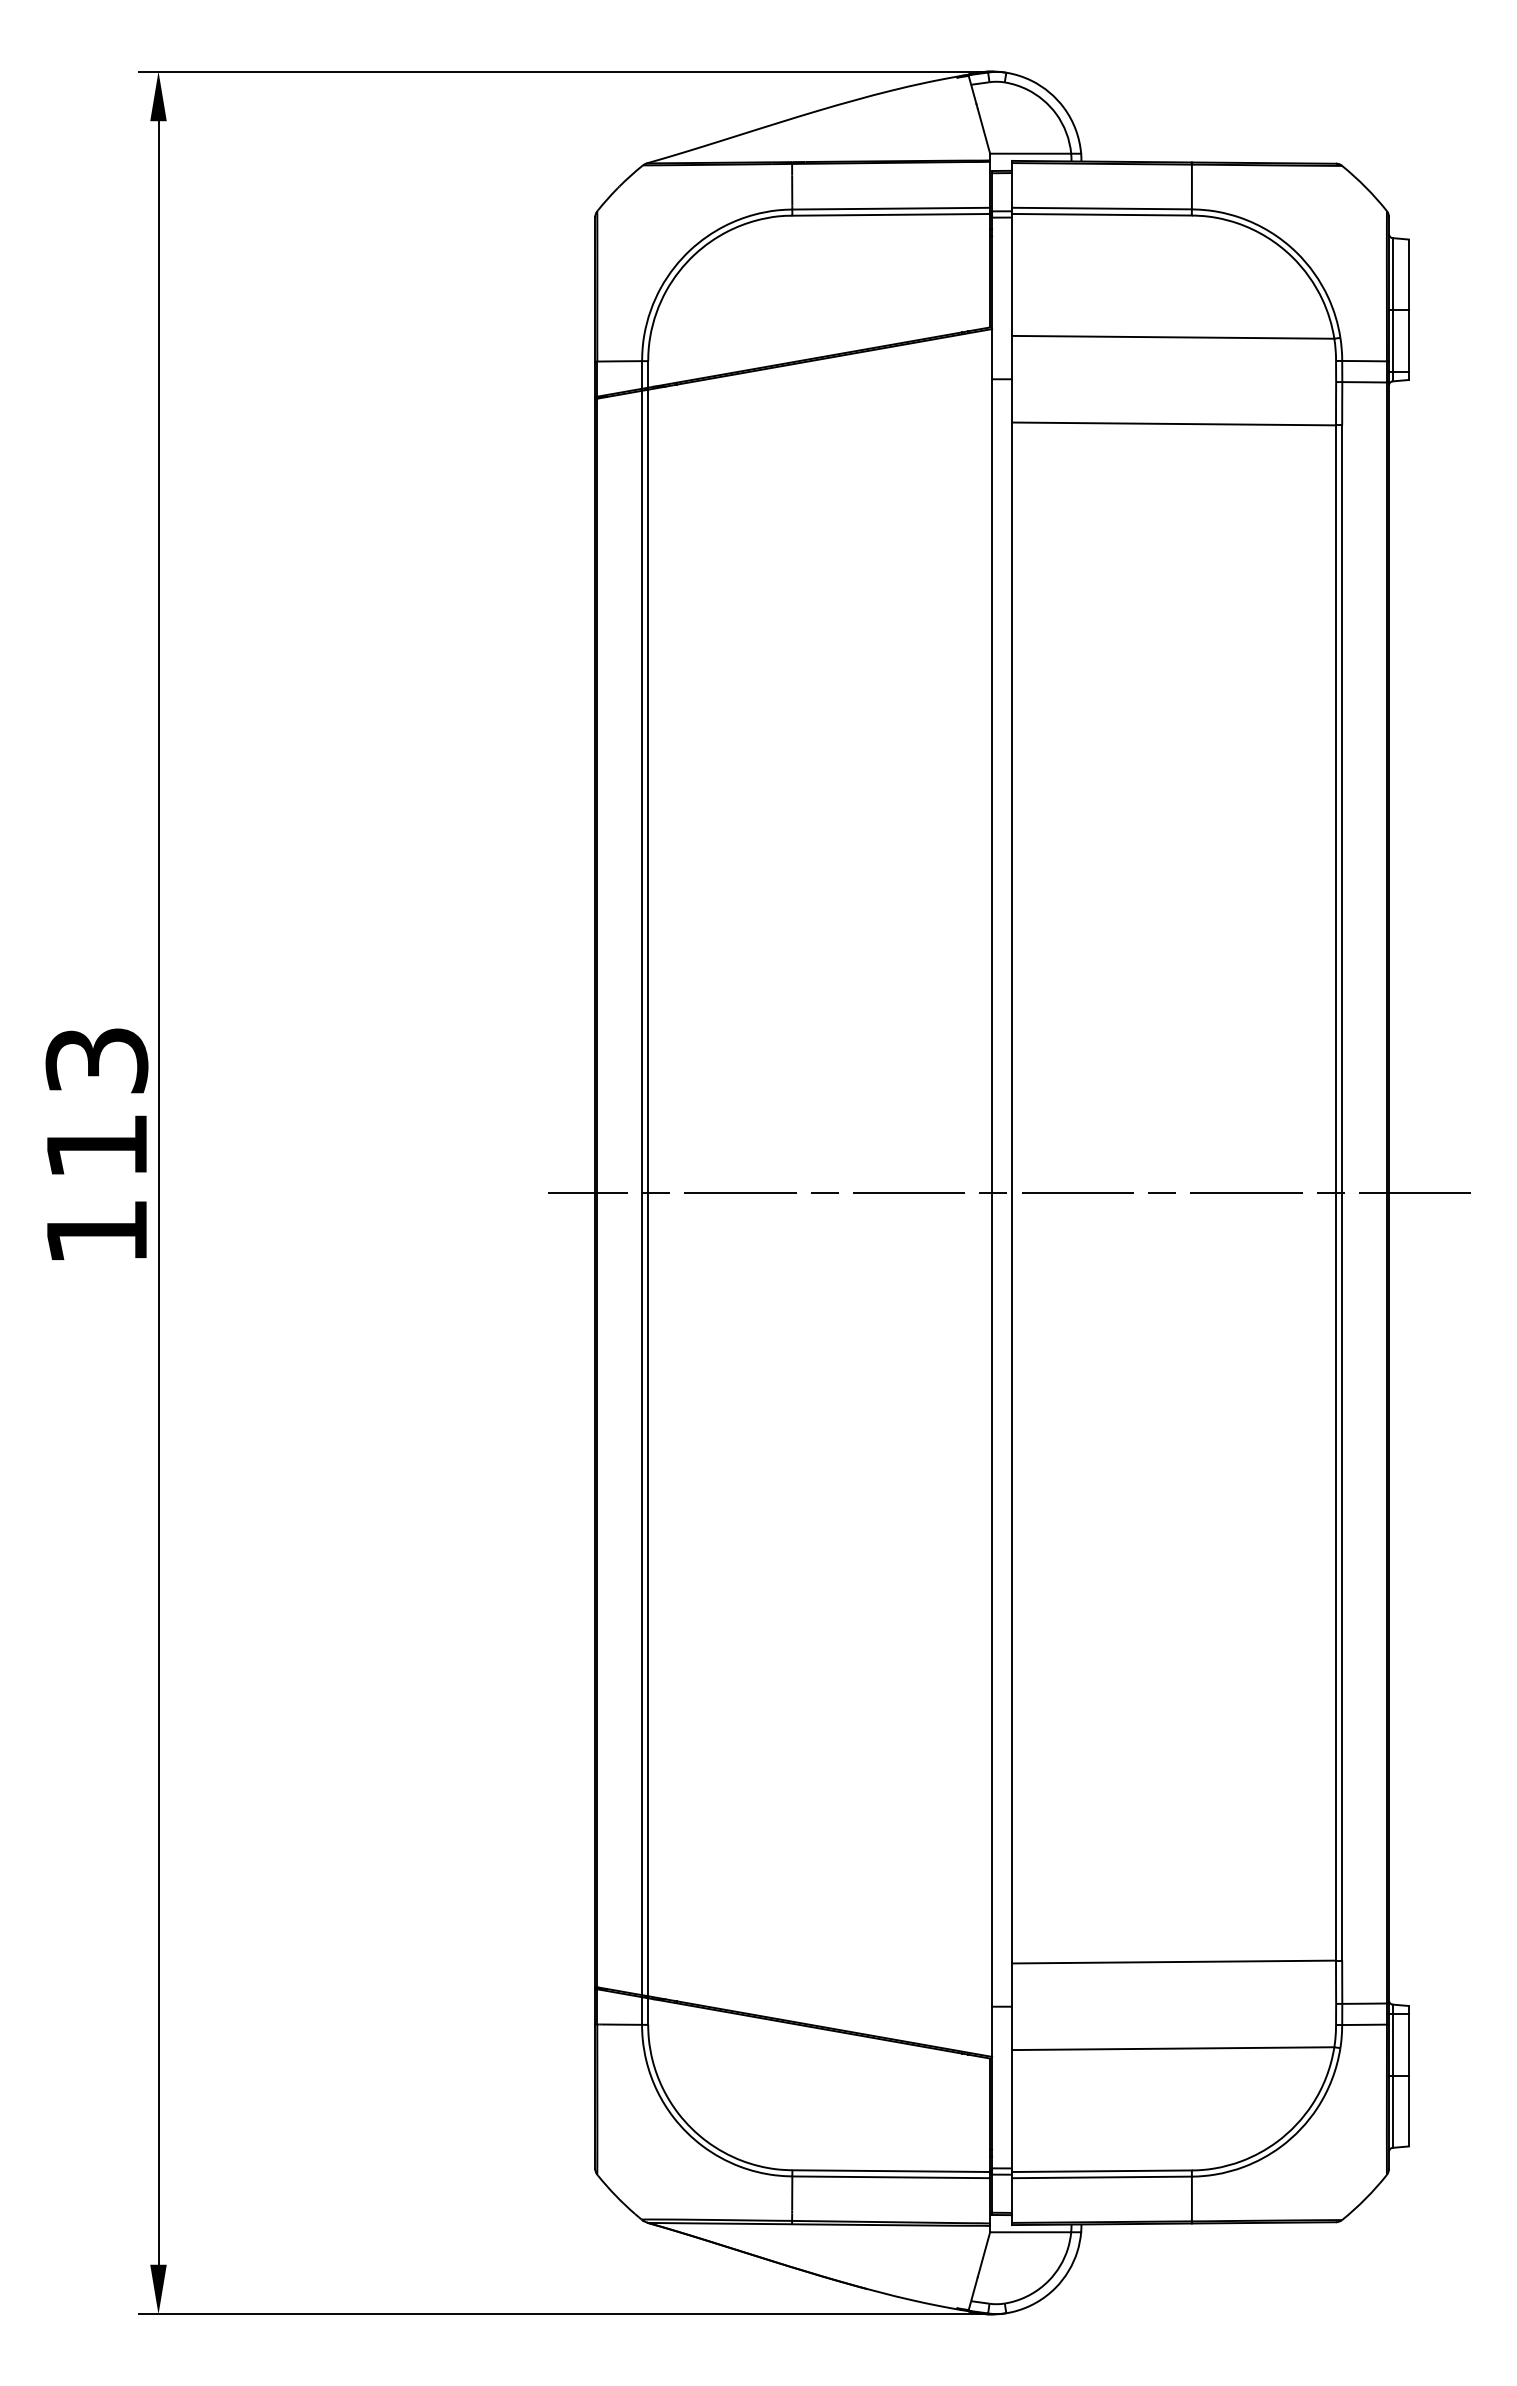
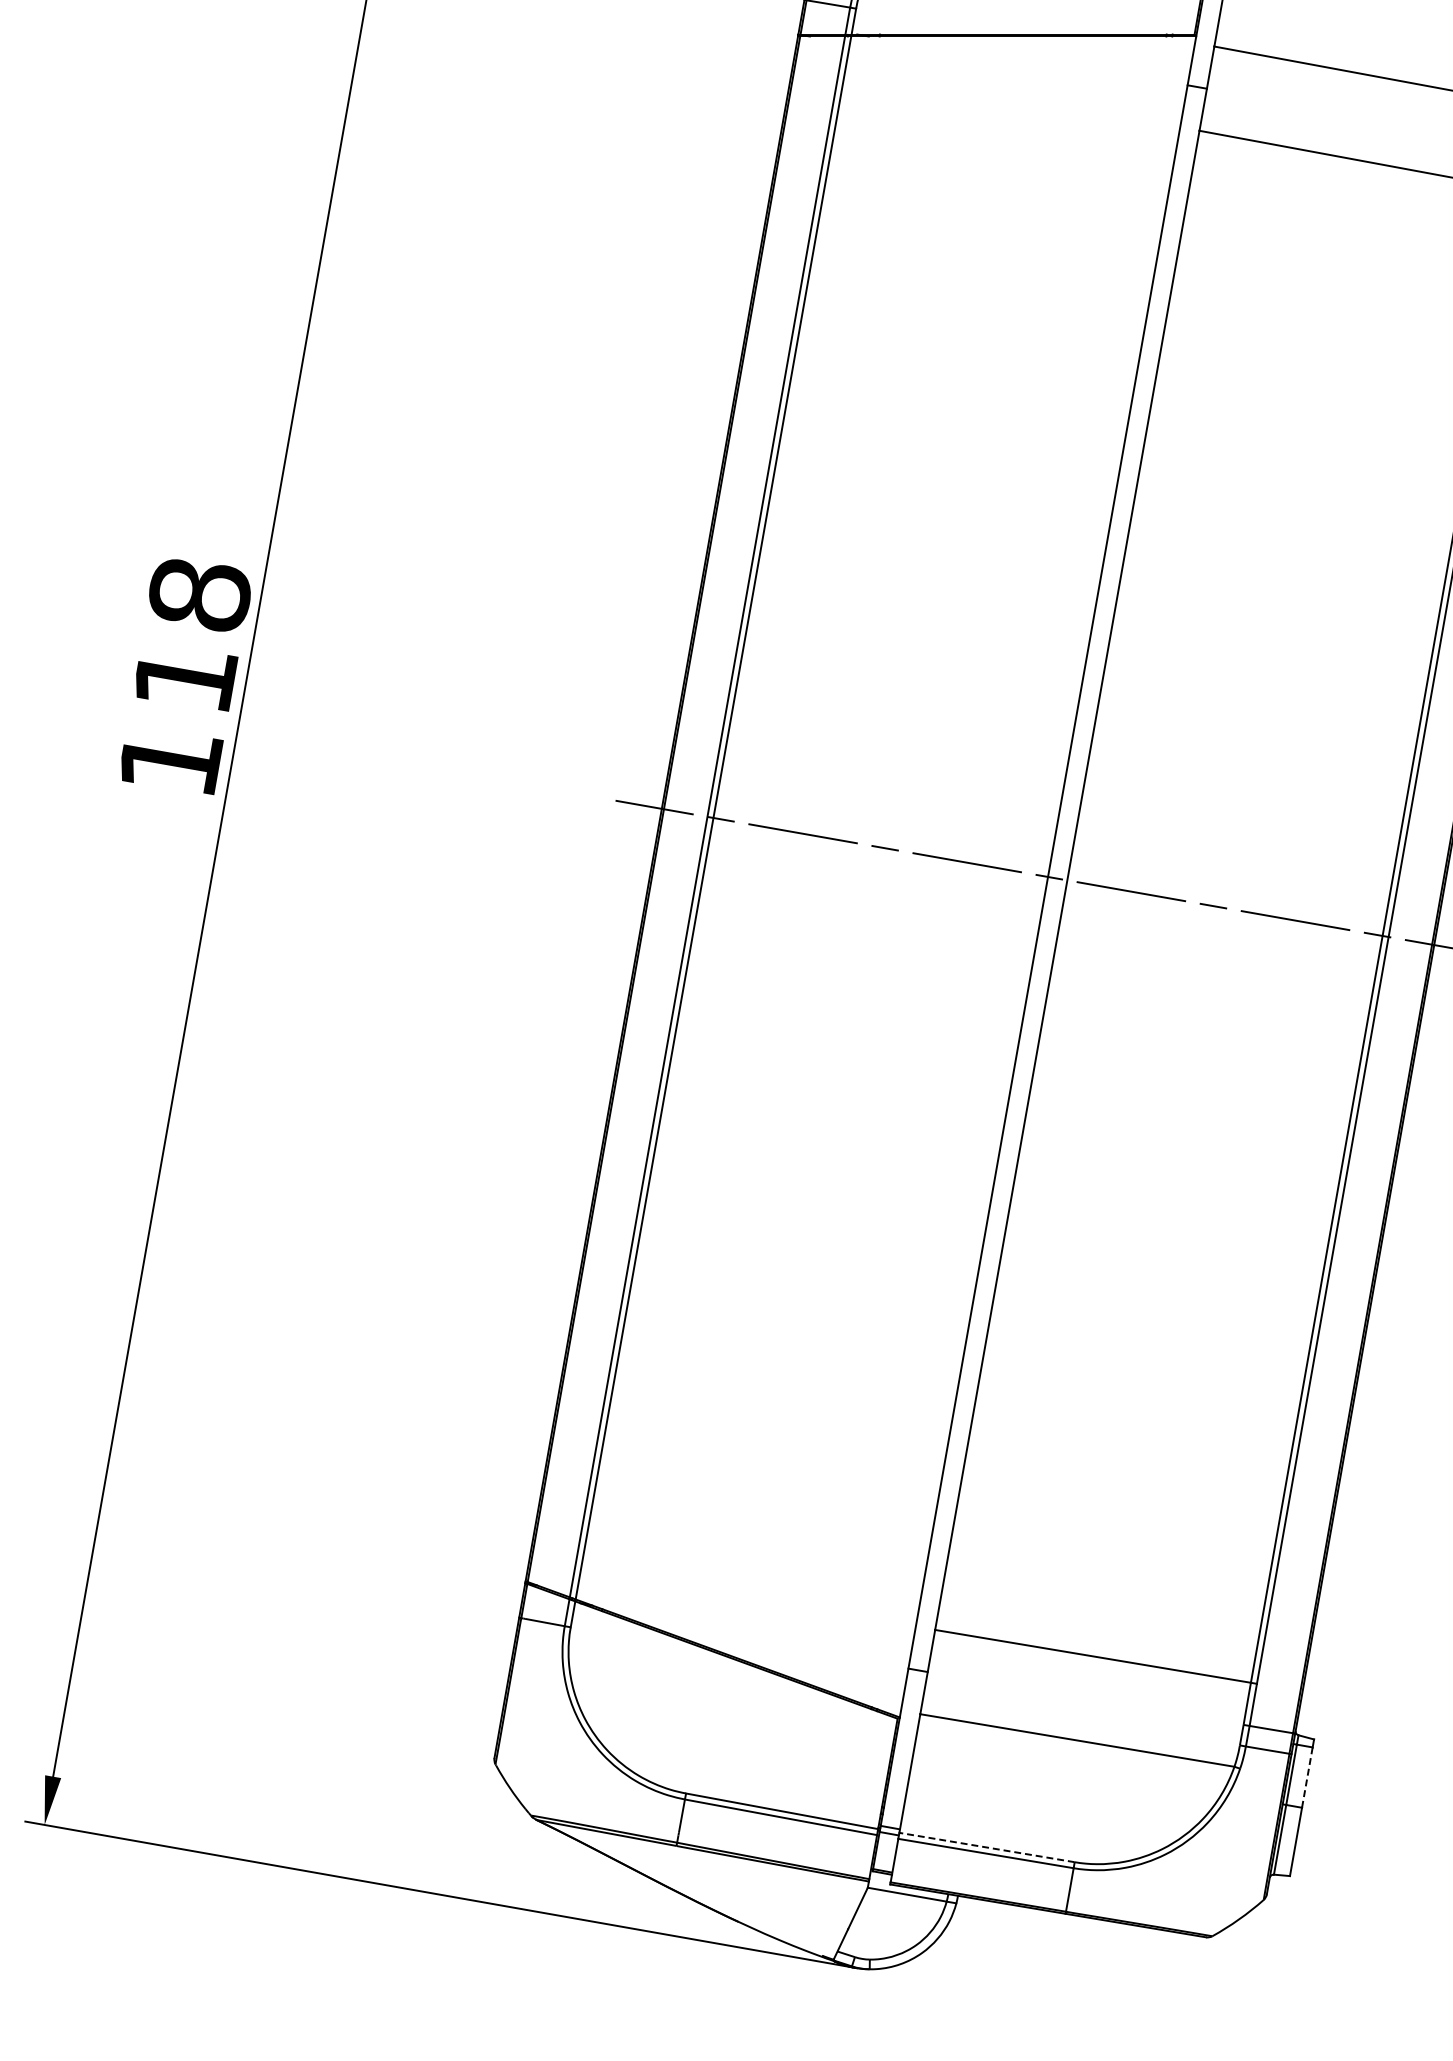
text: (96, 1060) -> (199, 594), 113 -> 118
line: (1408, 2045) -> (1306, 1777), solid -> dashed
line: (1101, 2171) -> (986, 1847), solid -> dashed

